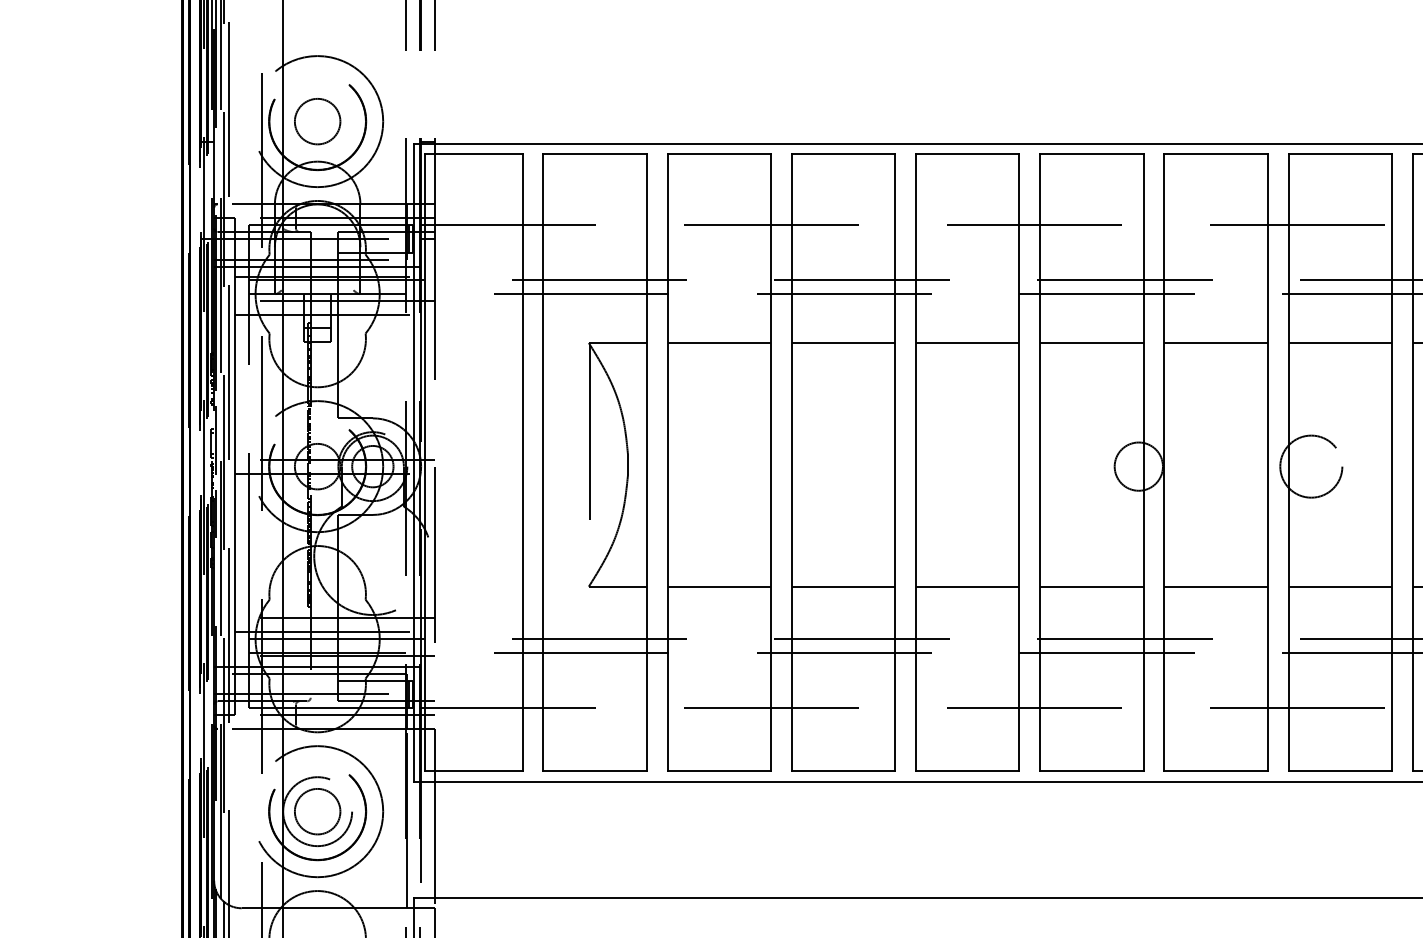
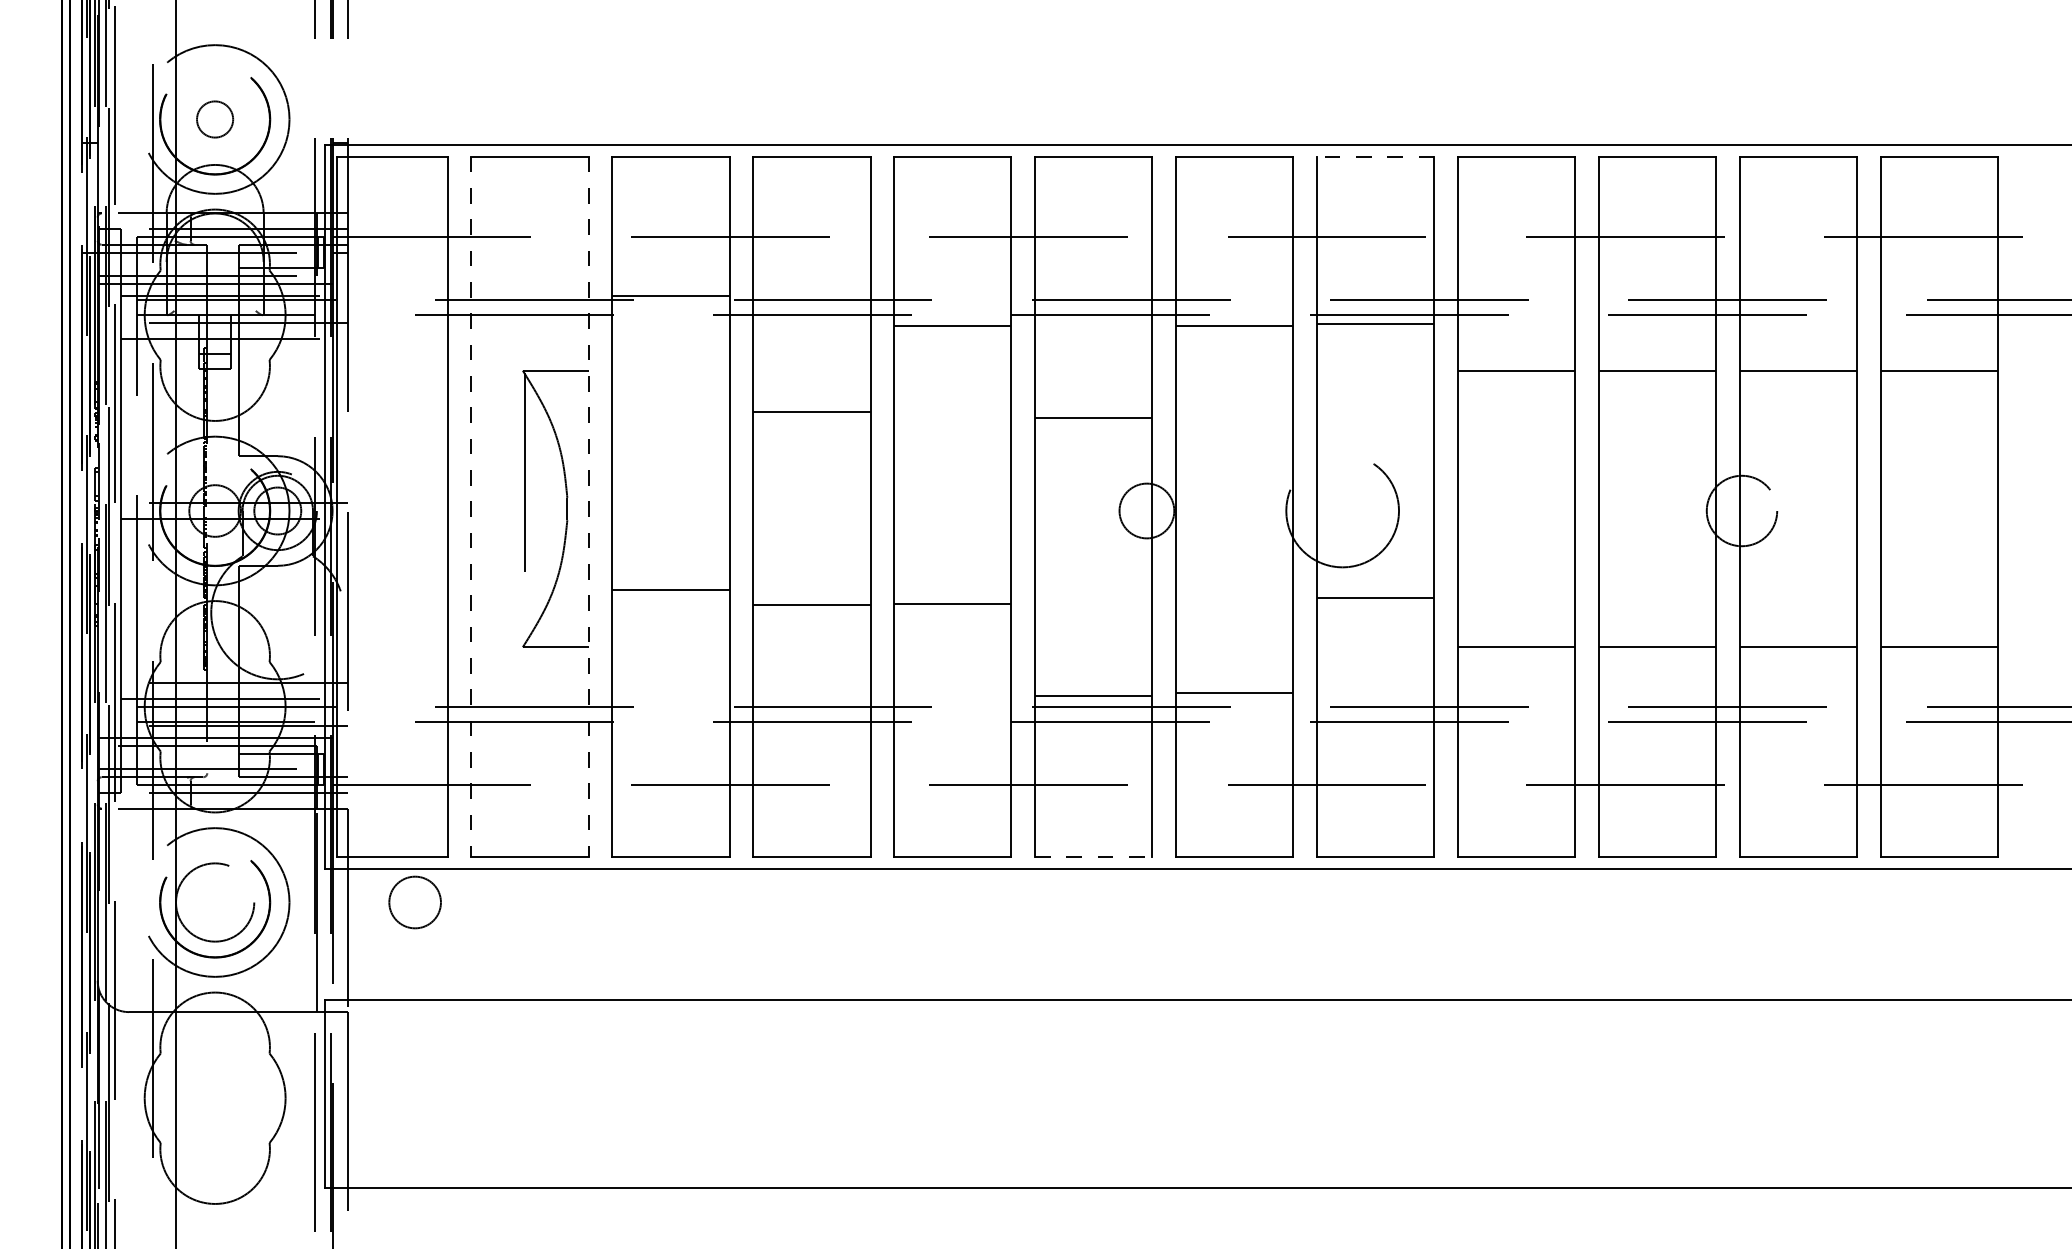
circle: (317, 121) -> (214, 119), size x0.7
line: (1340, 154) -> (1375, 156), solid -> dashed
line: (718, 342) -> (670, 295), moved
line: (843, 342) -> (811, 411), moved
line: (967, 342) -> (952, 325), moved
line: (1091, 342) -> (1093, 417), moved
line: (1216, 342) -> (1234, 325), moved
line: (1340, 342) -> (1375, 323), moved
line: (543, 462) -> (471, 506), solid -> dashed
line: (646, 462) -> (588, 506), solid -> dashed
circle: (1311, 466) -> (1342, 510), size x1.6
line: (718, 586) -> (670, 590), moved
line: (843, 586) -> (811, 605), moved
line: (967, 586) -> (952, 604), moved
line: (1091, 586) -> (1093, 696), moved
line: (1216, 586) -> (1234, 693), moved
line: (1340, 586) -> (1375, 598), moved
line: (1091, 771) -> (1093, 856), solid -> dashed
circle: (317, 811) -> (414, 902), moved

